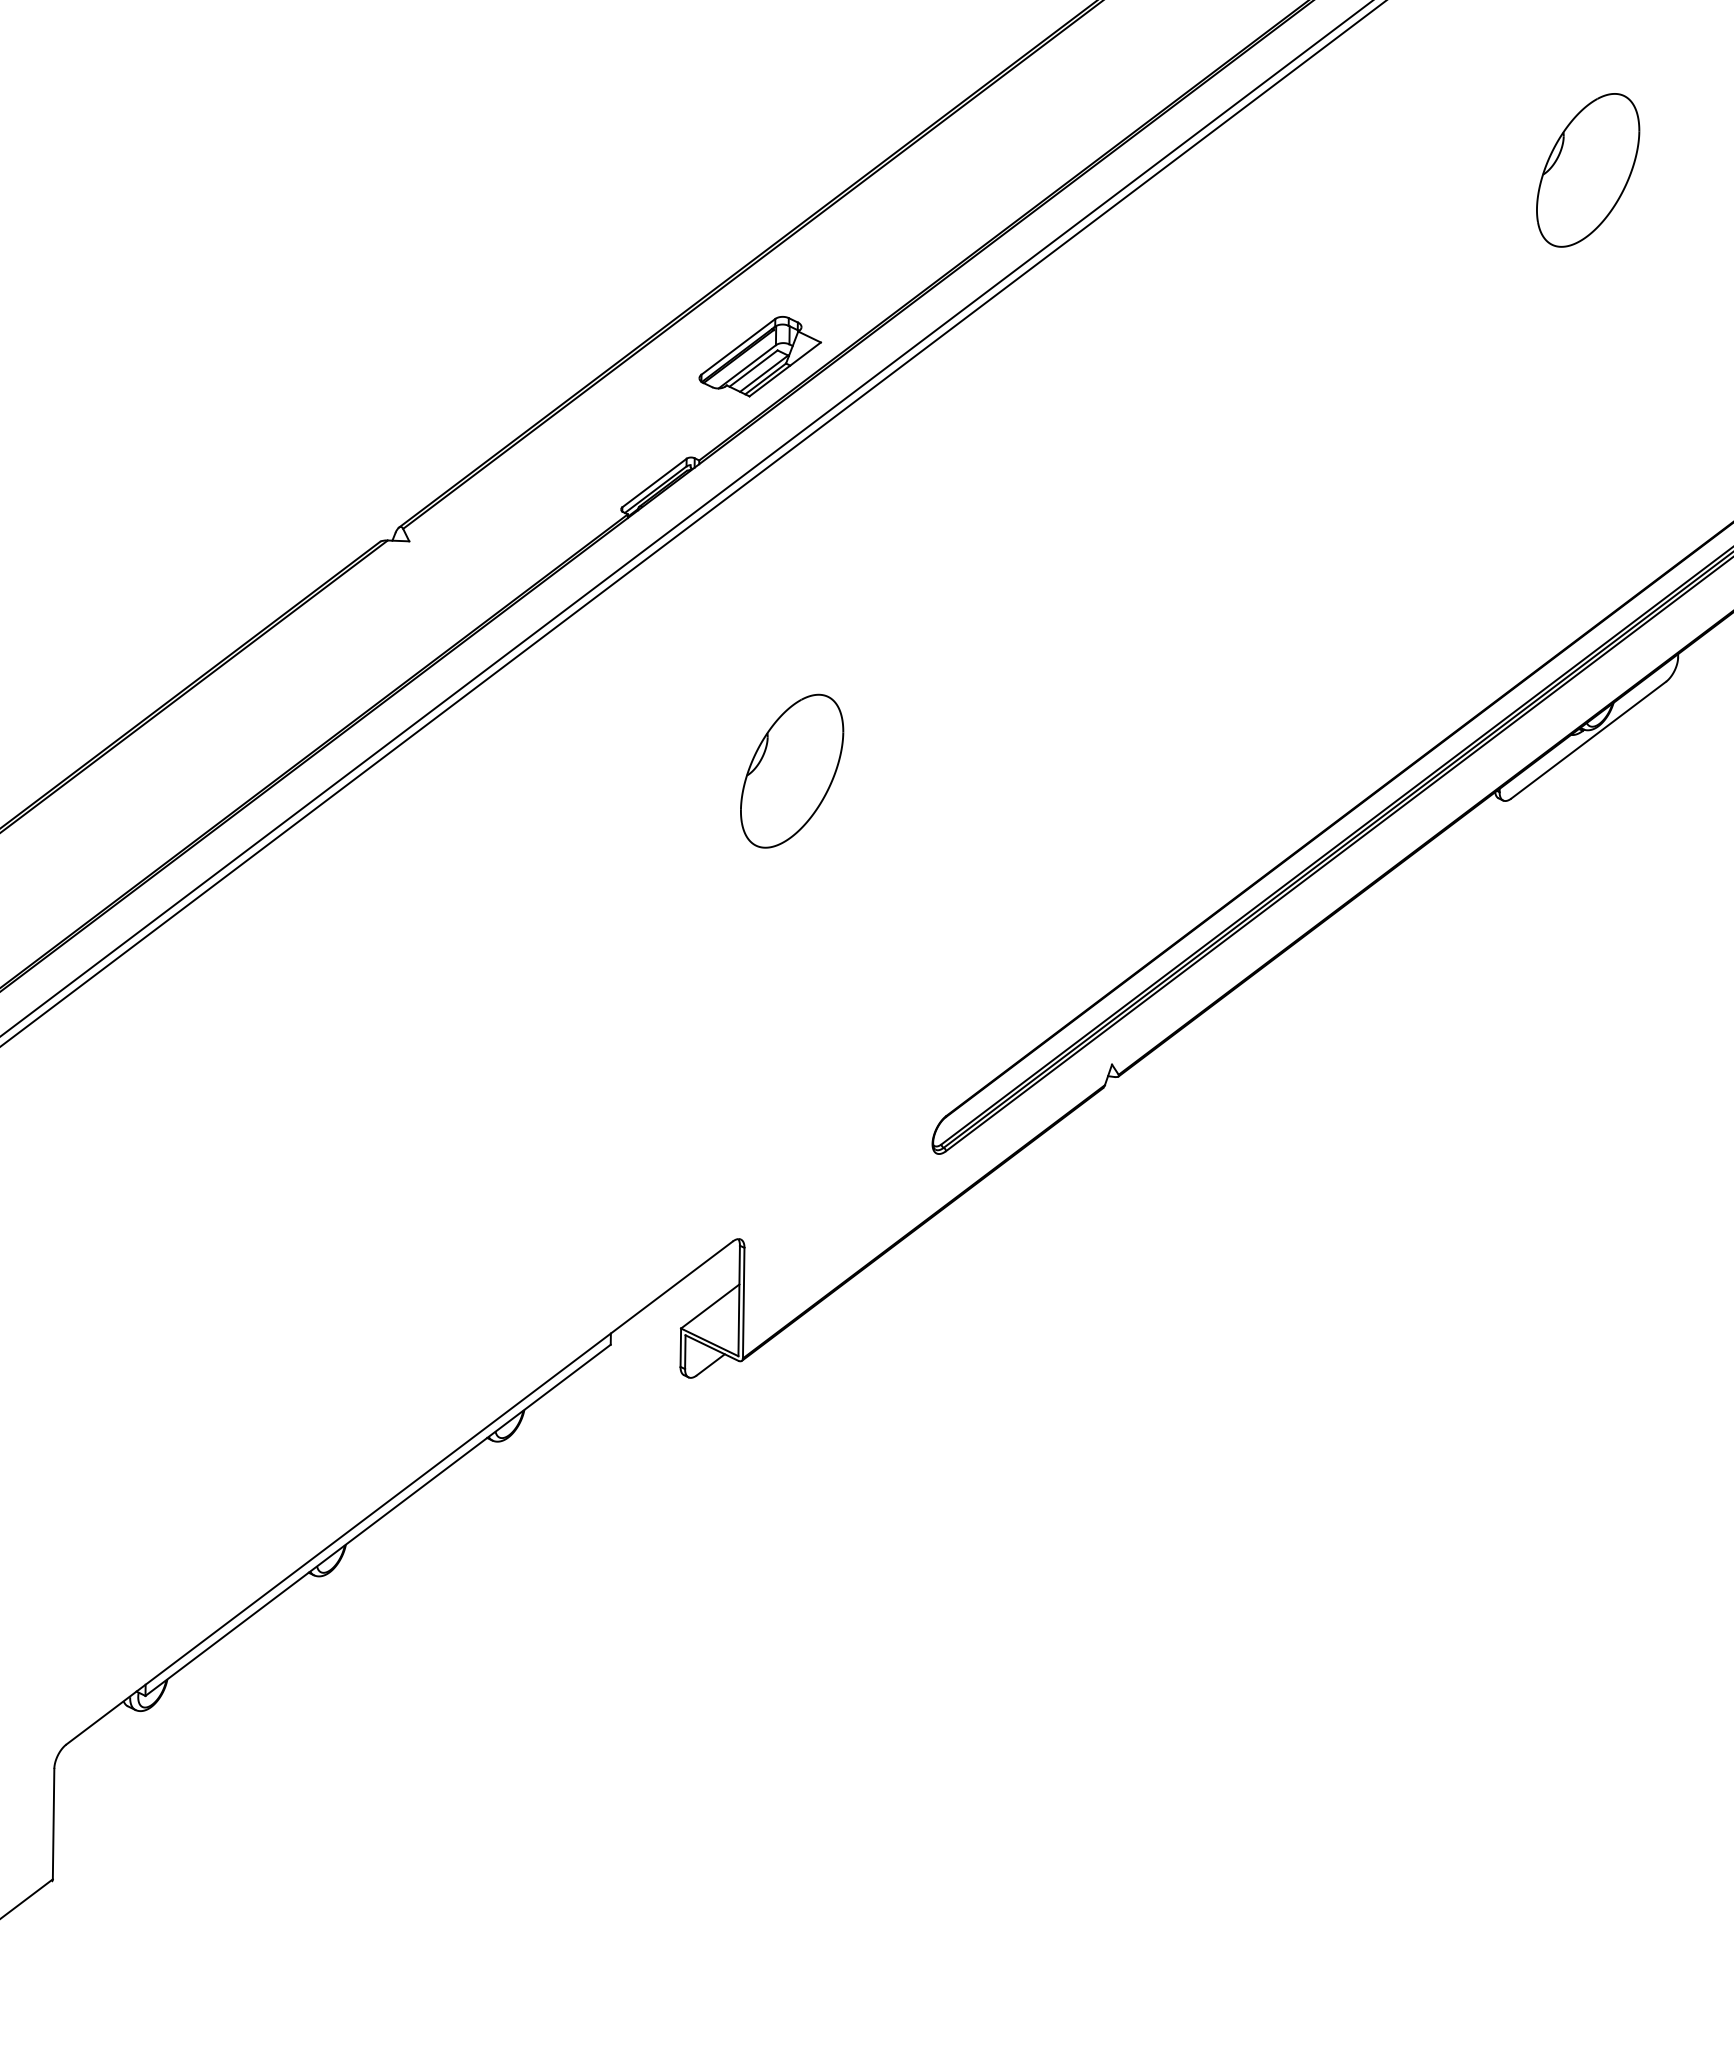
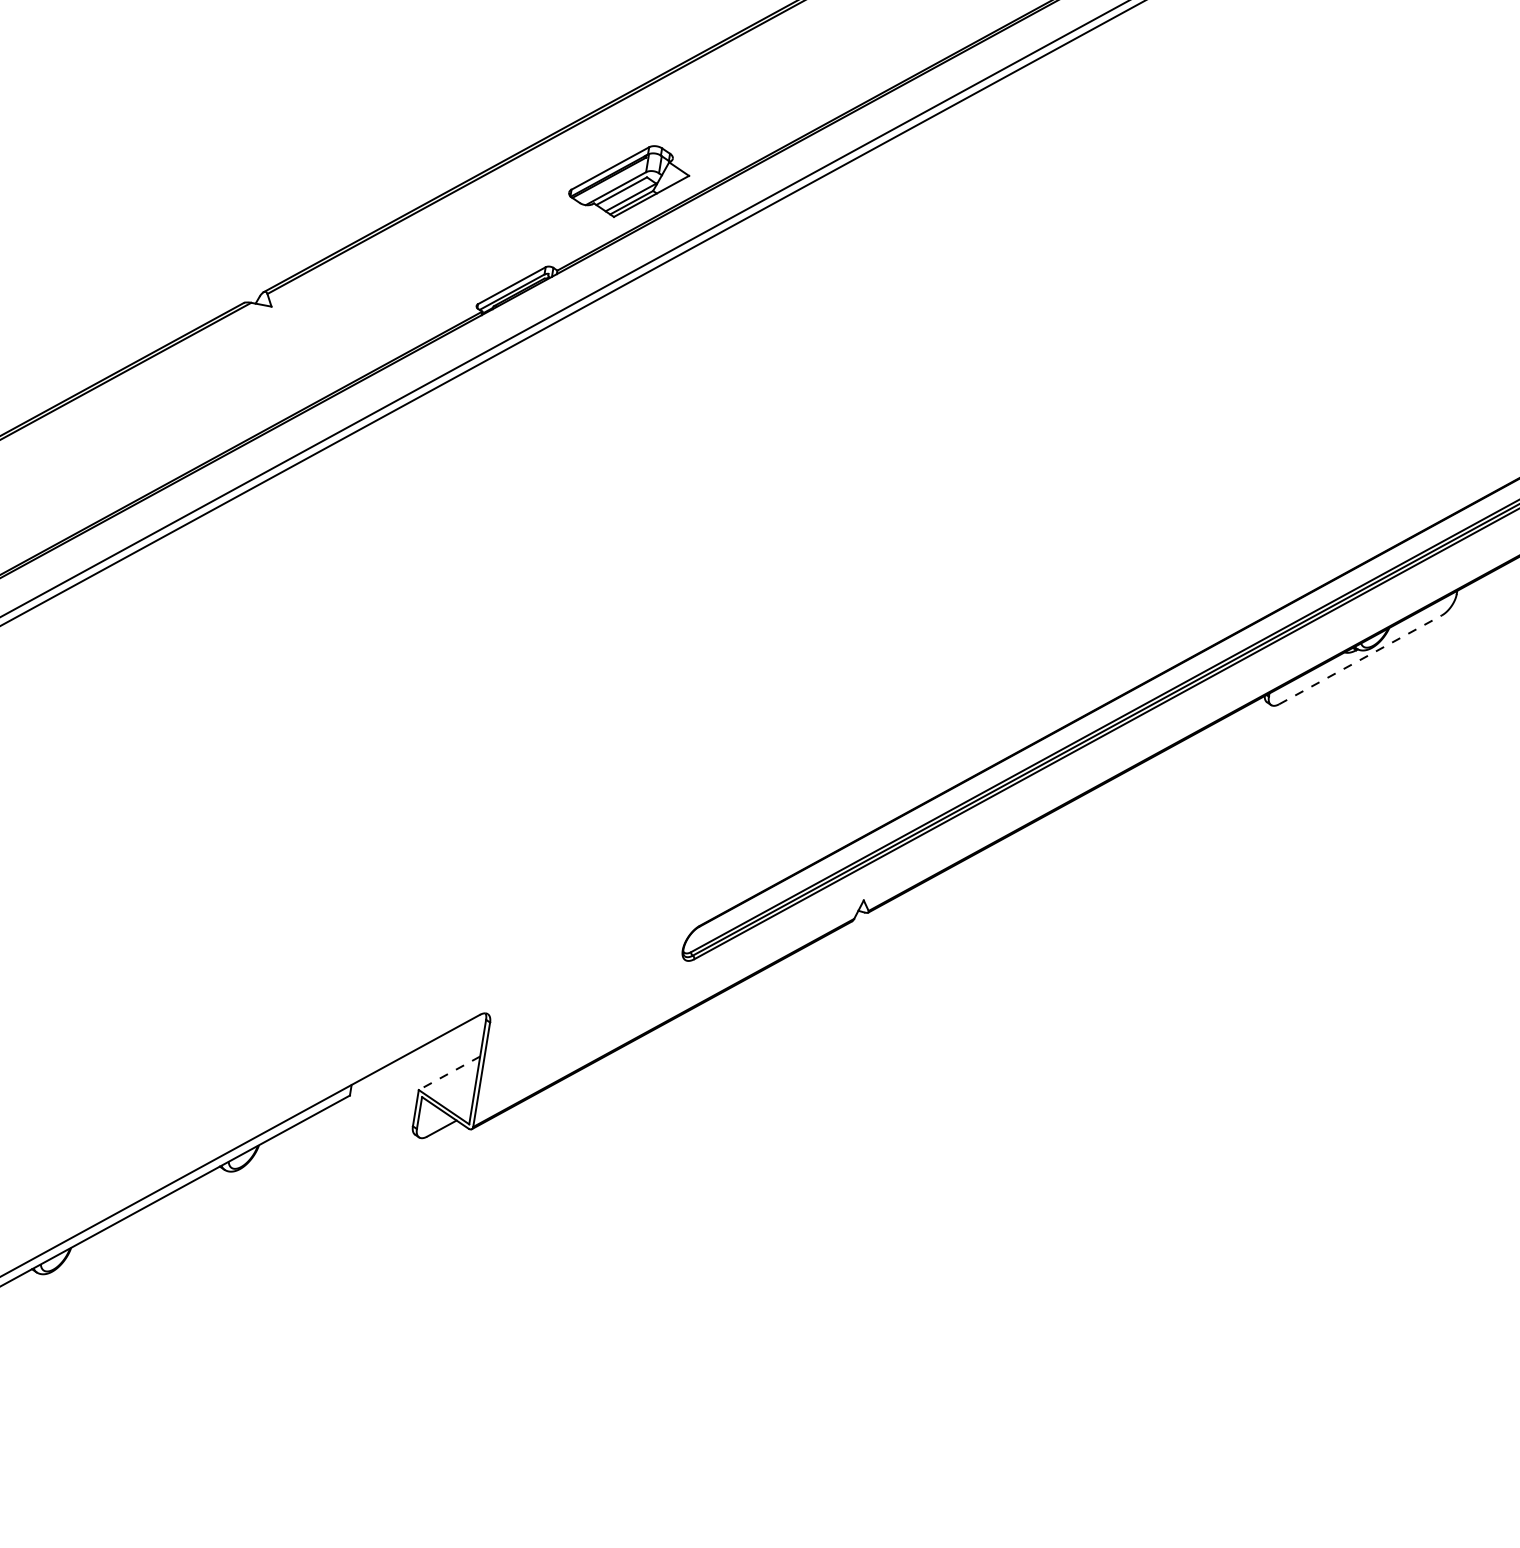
part: (1588, 170) -> (1439, 120), removed
line: (1588, 740) -> (1360, 660), solid -> dashed
part: (792, 770) -> (602, 577), removed
line: (710, 1306) -> (449, 1073), solid -> dashed

